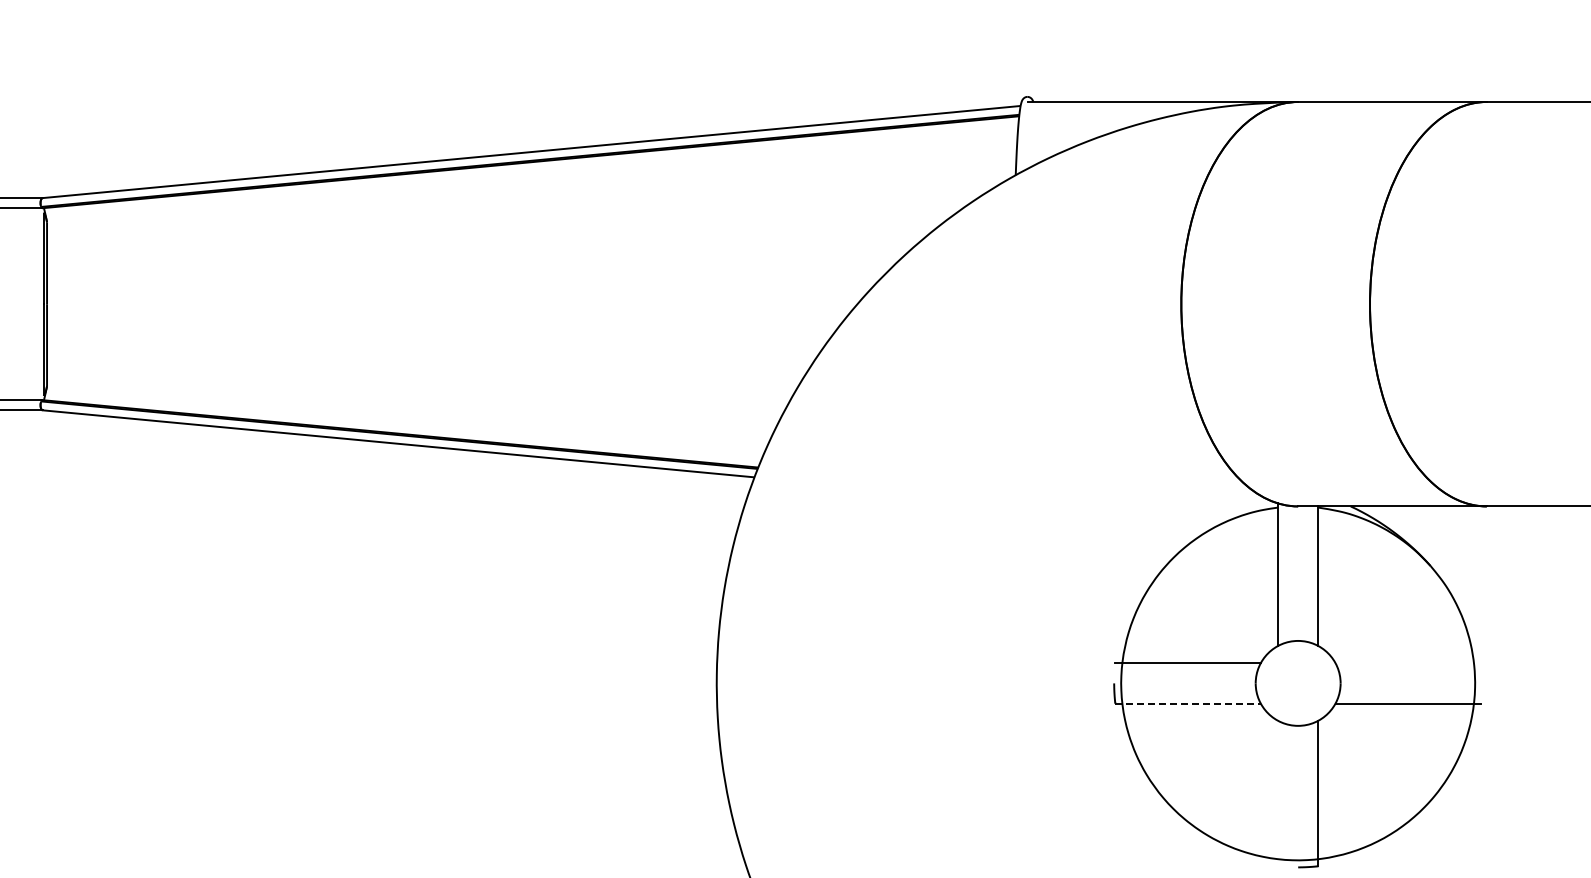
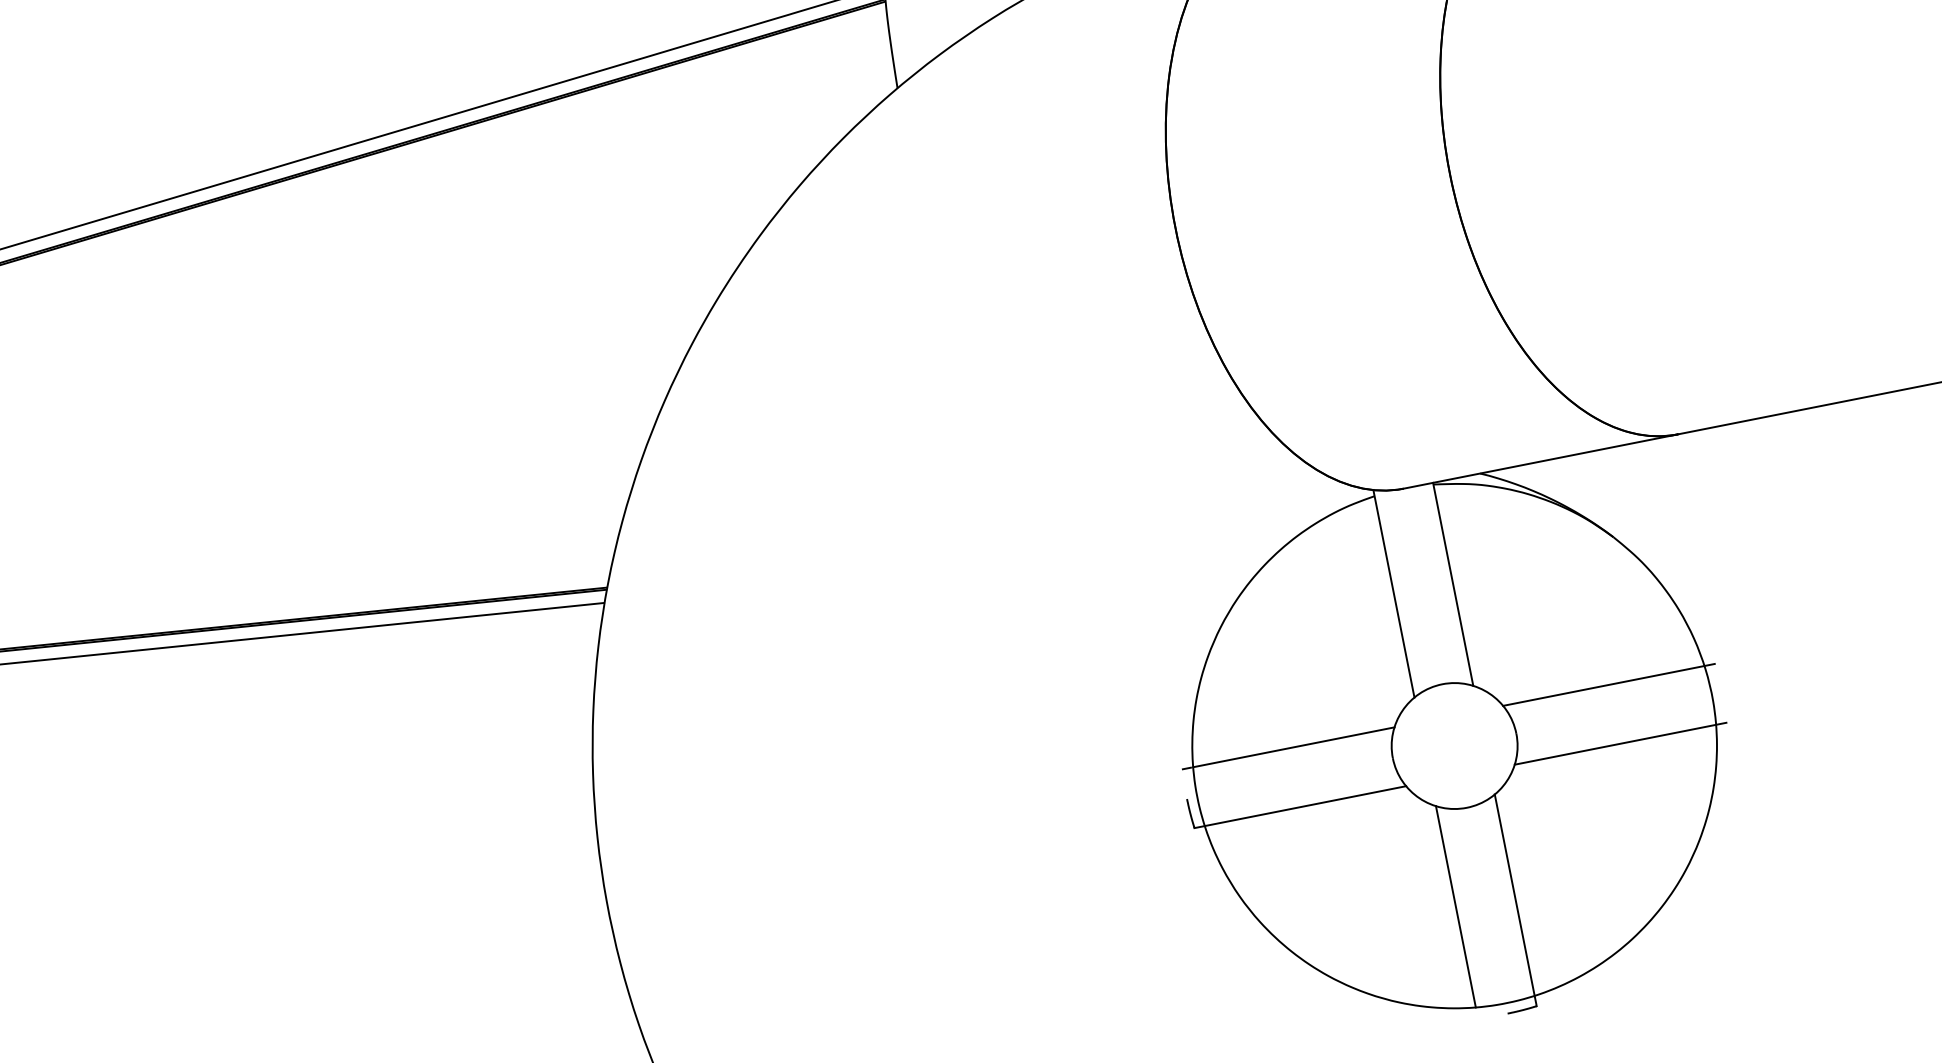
line: (1408, 663) -> (1609, 685), added
line: (1188, 703) -> (1300, 806), dashed -> solid
line: (1277, 789) -> (1455, 906), added

